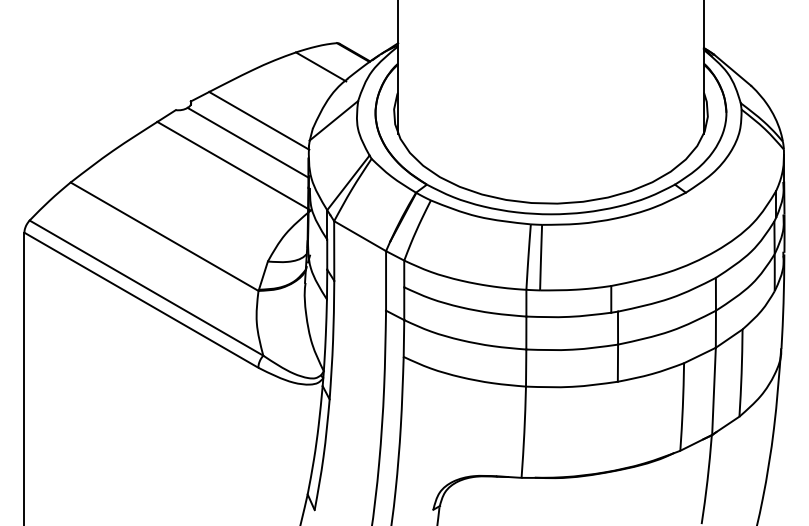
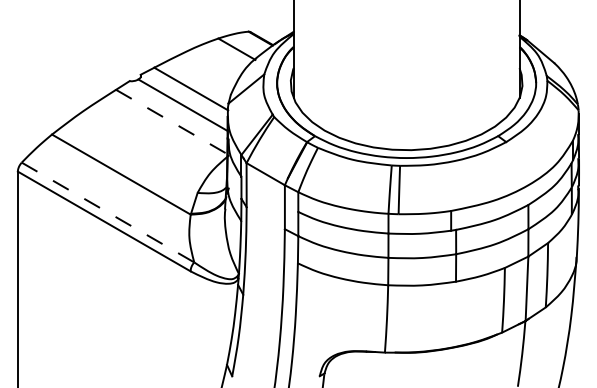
line: (235, 166) -> (173, 122), solid -> dashed
line: (147, 288) -> (108, 212), solid -> dashed

